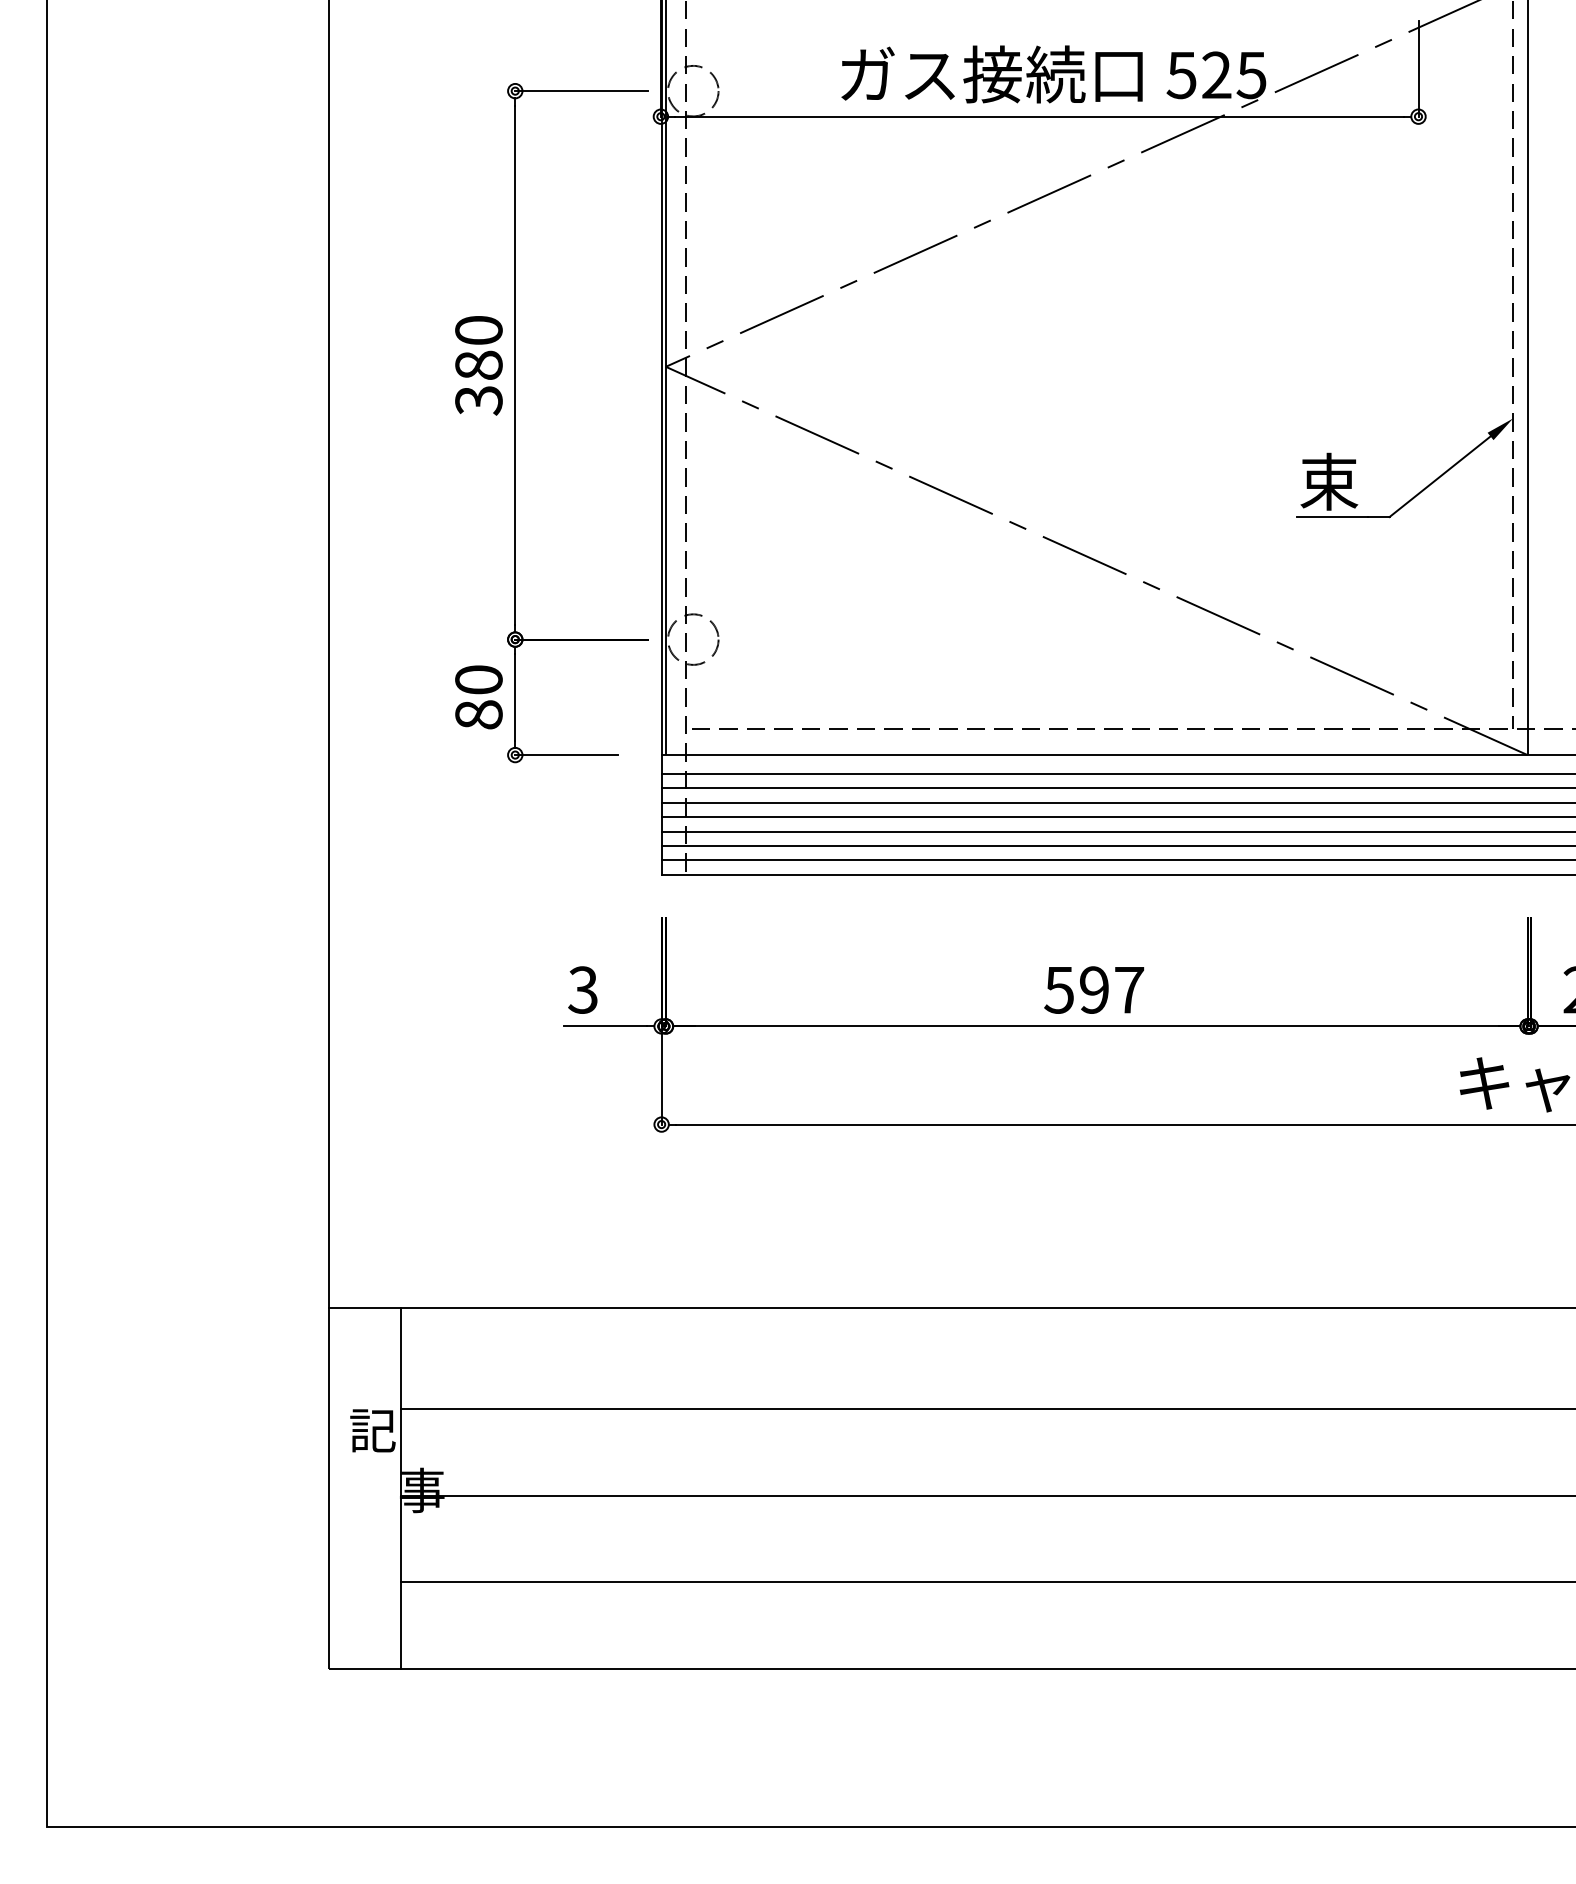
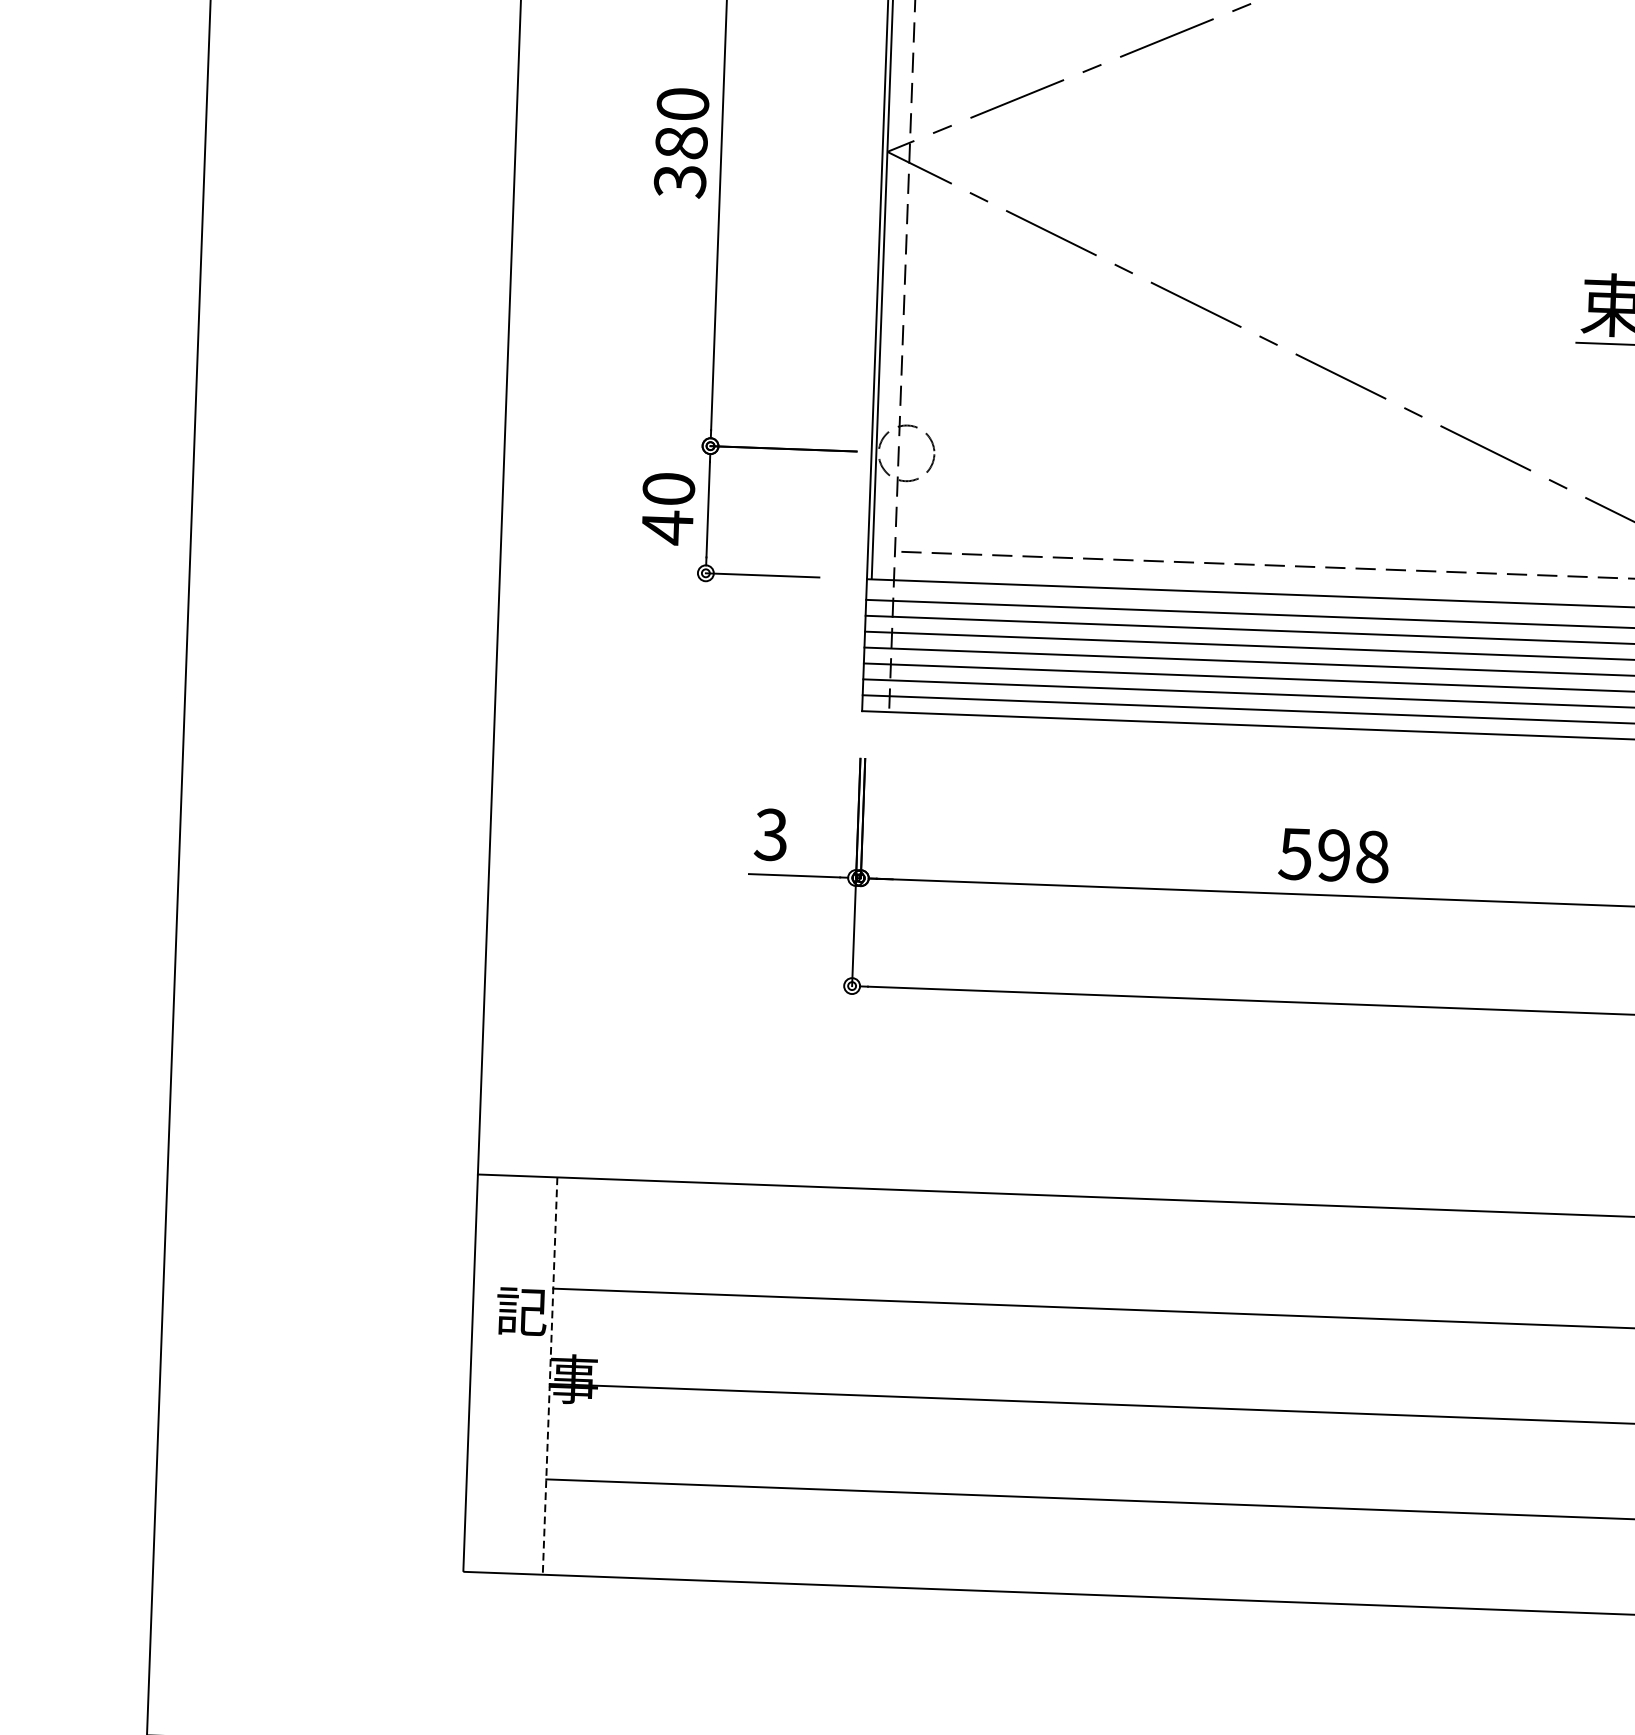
text: (478, 714) -> (667, 527), 80 -> 40
text: (1129, 989) -> (1372, 856), 597 -> 598
line: (400, 1488) -> (549, 1376), solid -> dashed

